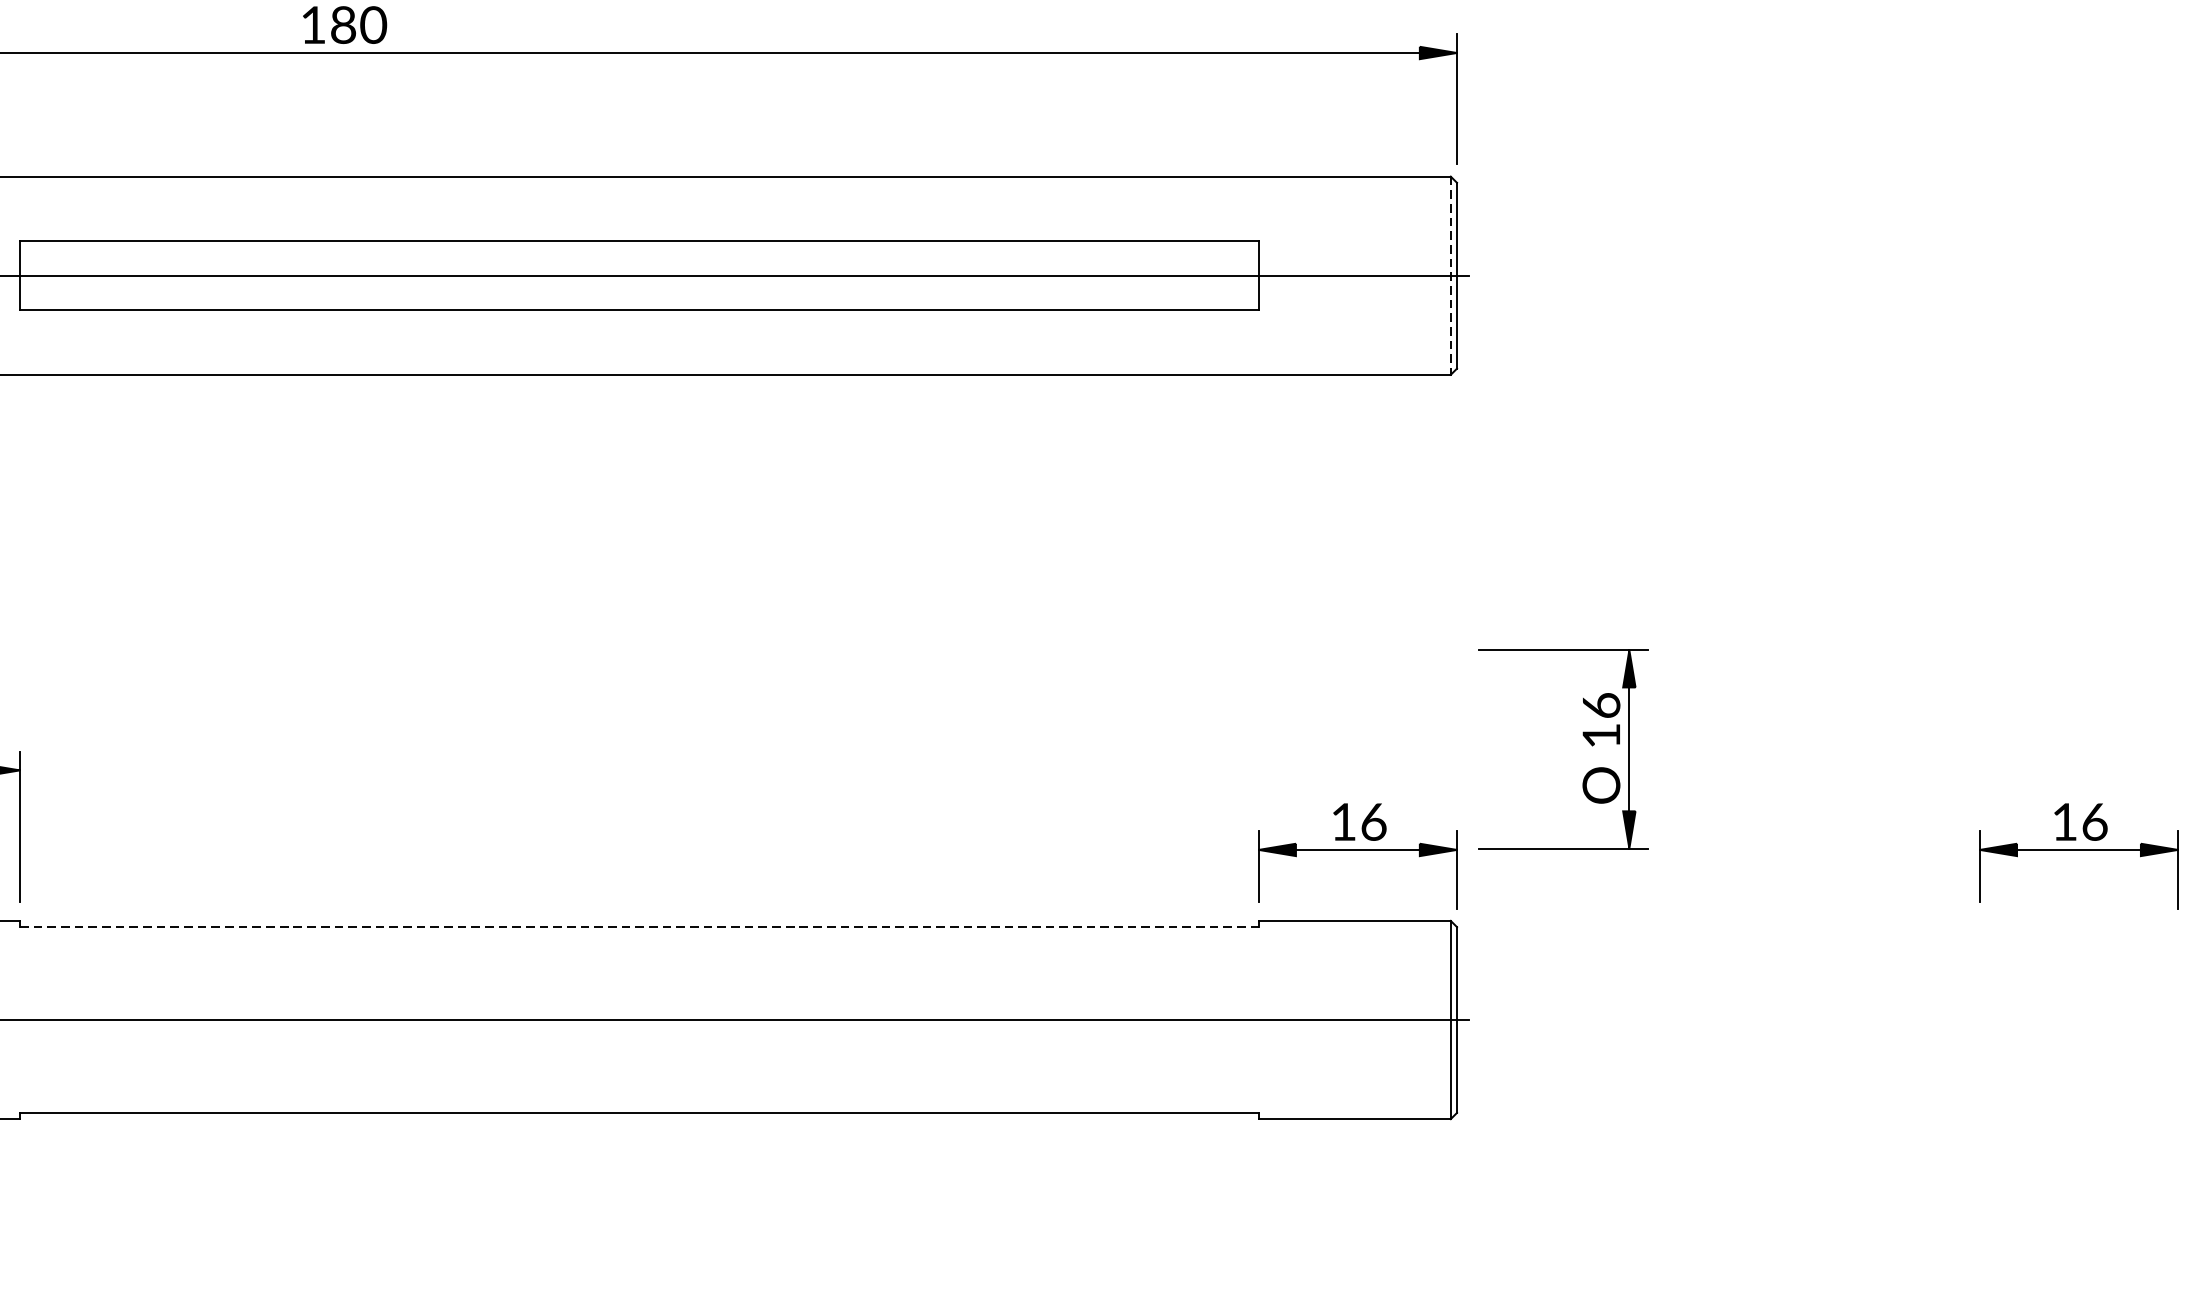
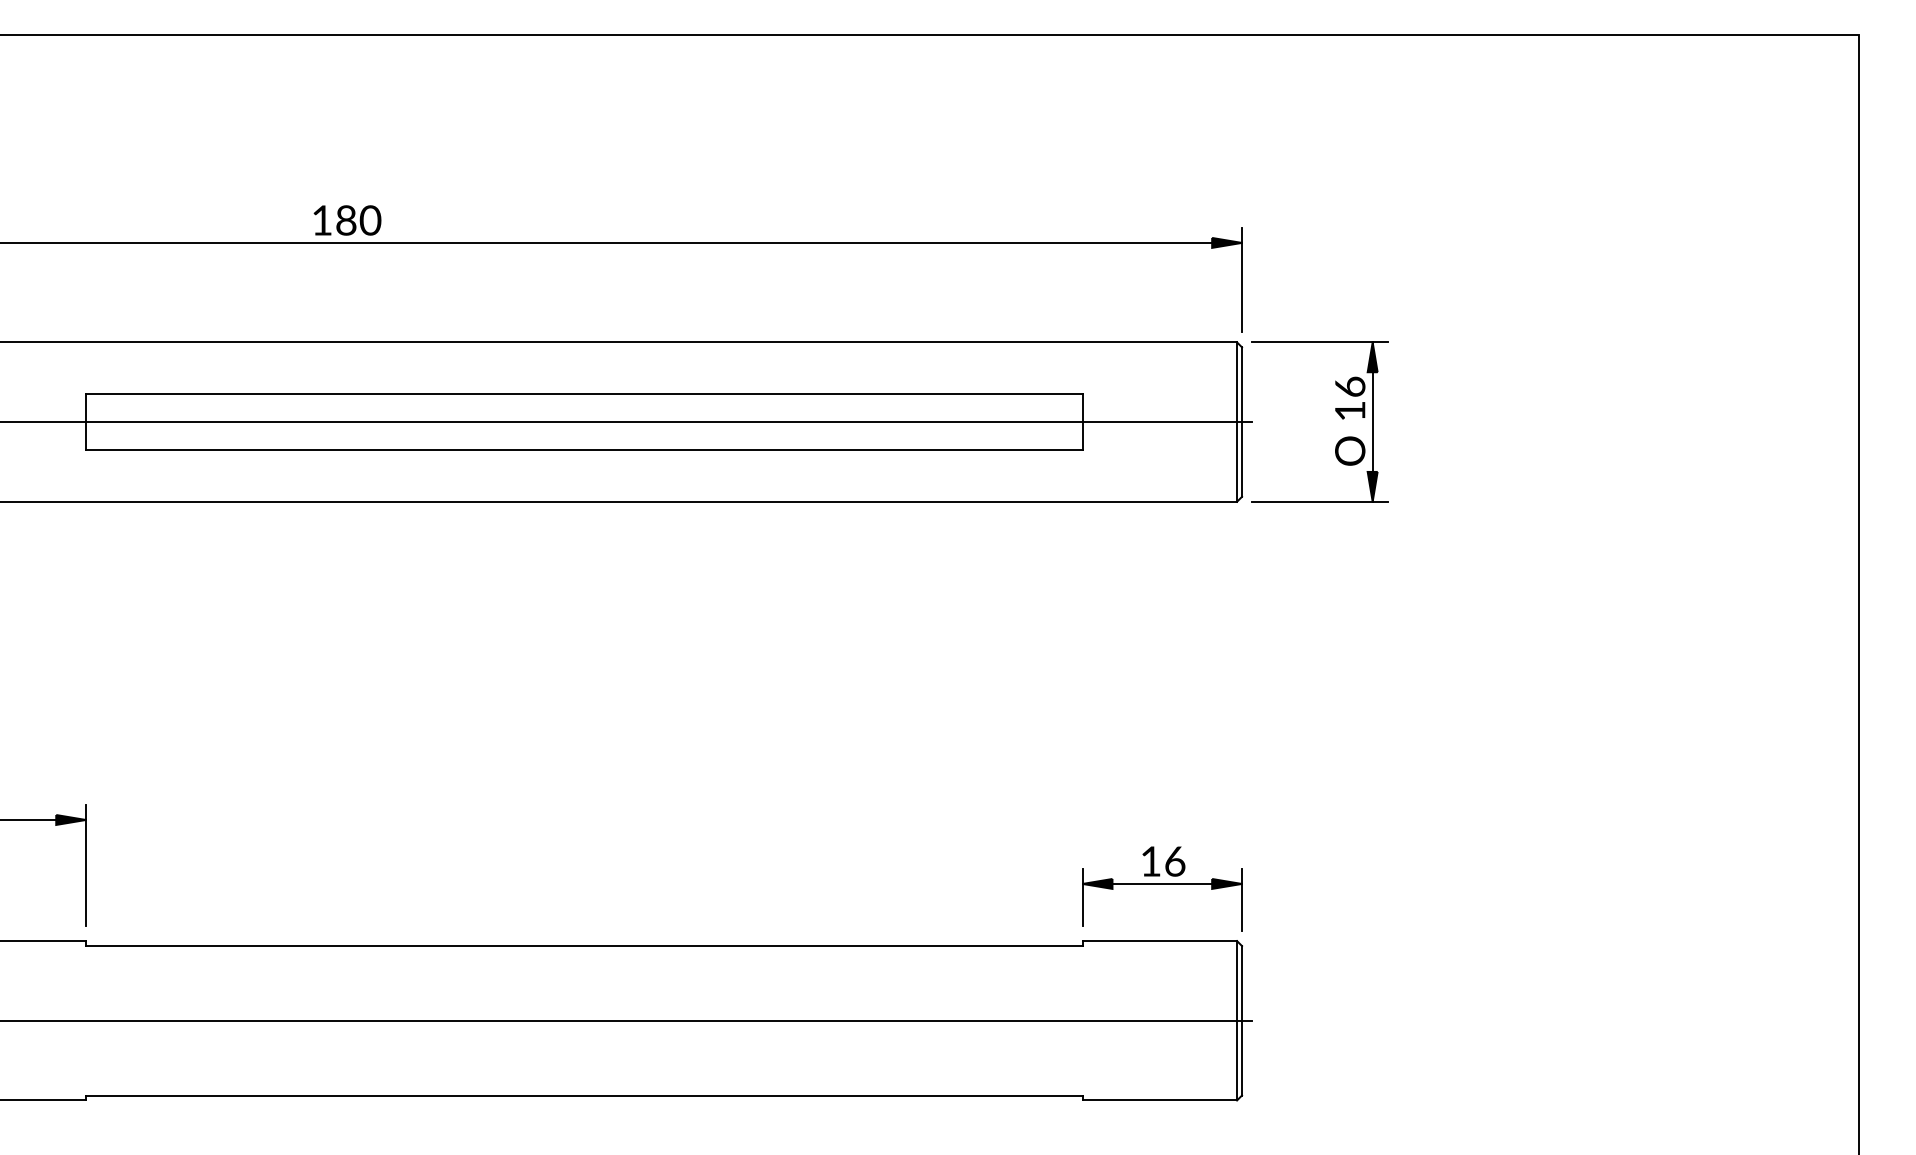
line: (1451, 276) -> (1237, 422), dashed -> solid
part: (1583, 736) -> (1335, 411), moved
part: (2079, 855) -> (1742, 888), removed
line: (639, 927) -> (584, 946), dashed -> solid

